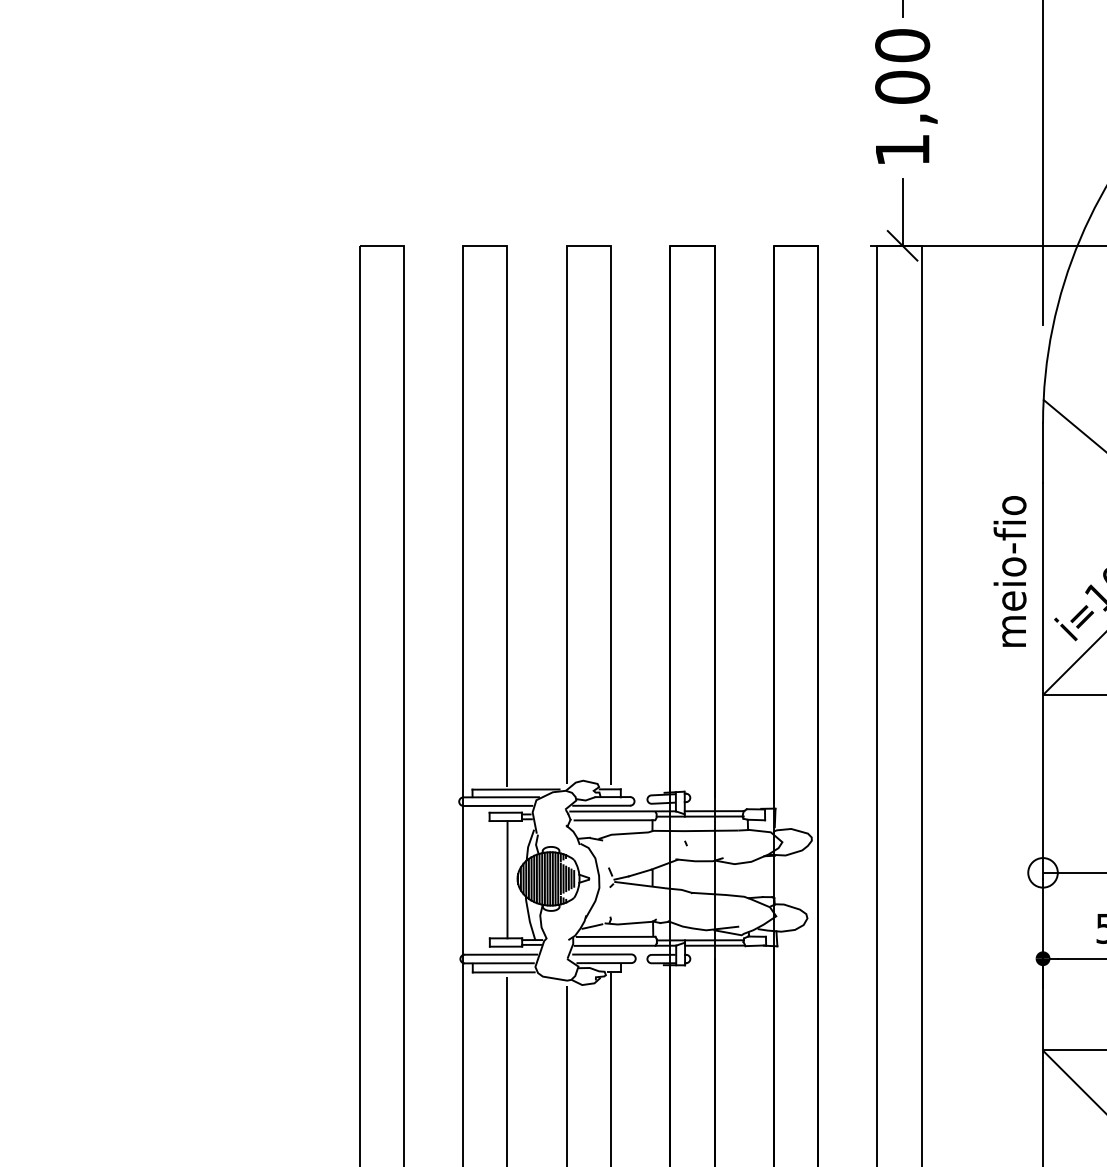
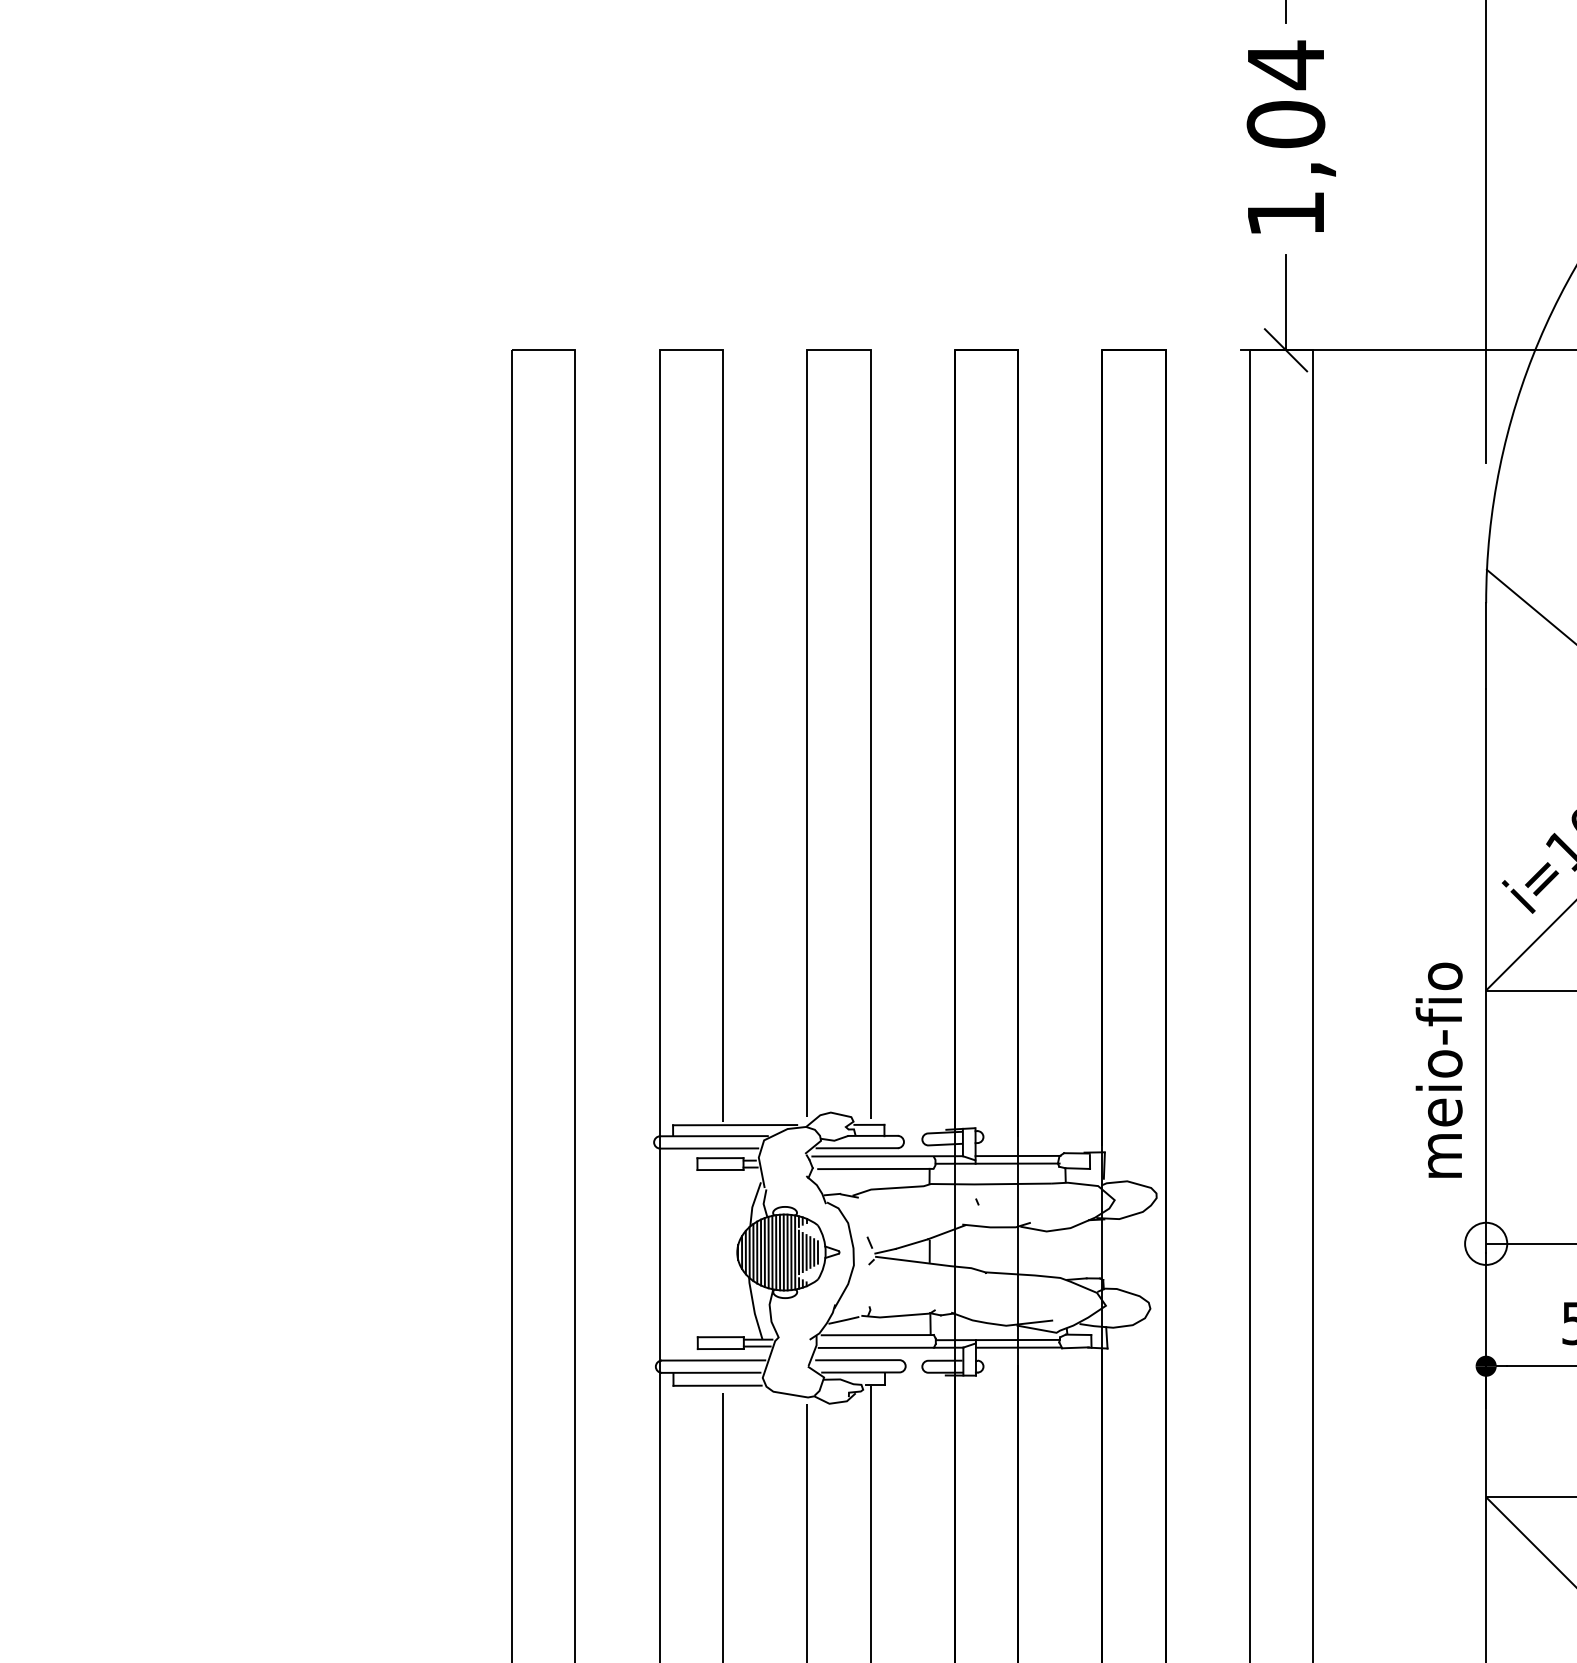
text: (902, 45) -> (1285, 65), 1,00 -> 1,04
text: (1009, 570) -> (1438, 1069), moved
line: (507, 879) -> (722, 1253), removed

